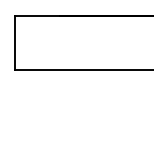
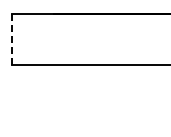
line: (15, 42) -> (11, 38), solid -> dashed

